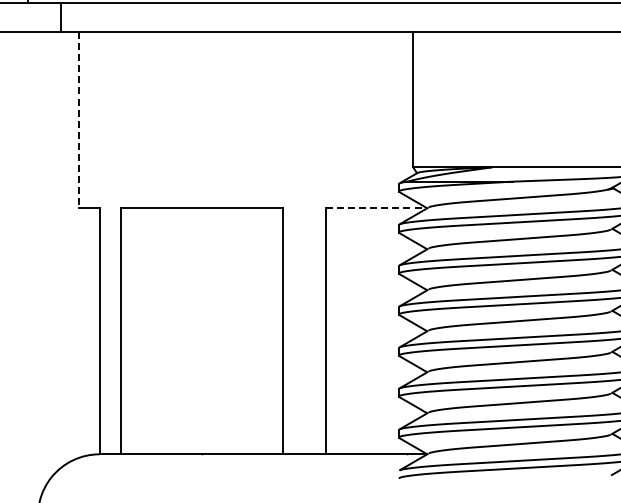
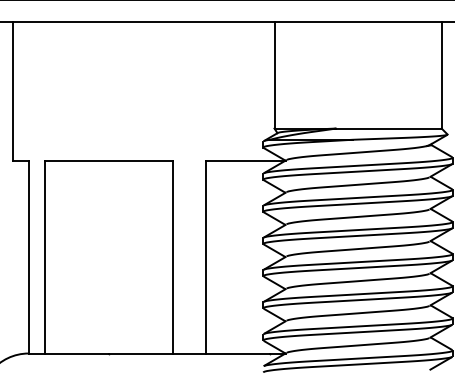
line: (79, 120) -> (12, 91), dashed -> solid
line: (376, 208) -> (245, 160), dashed -> solid

